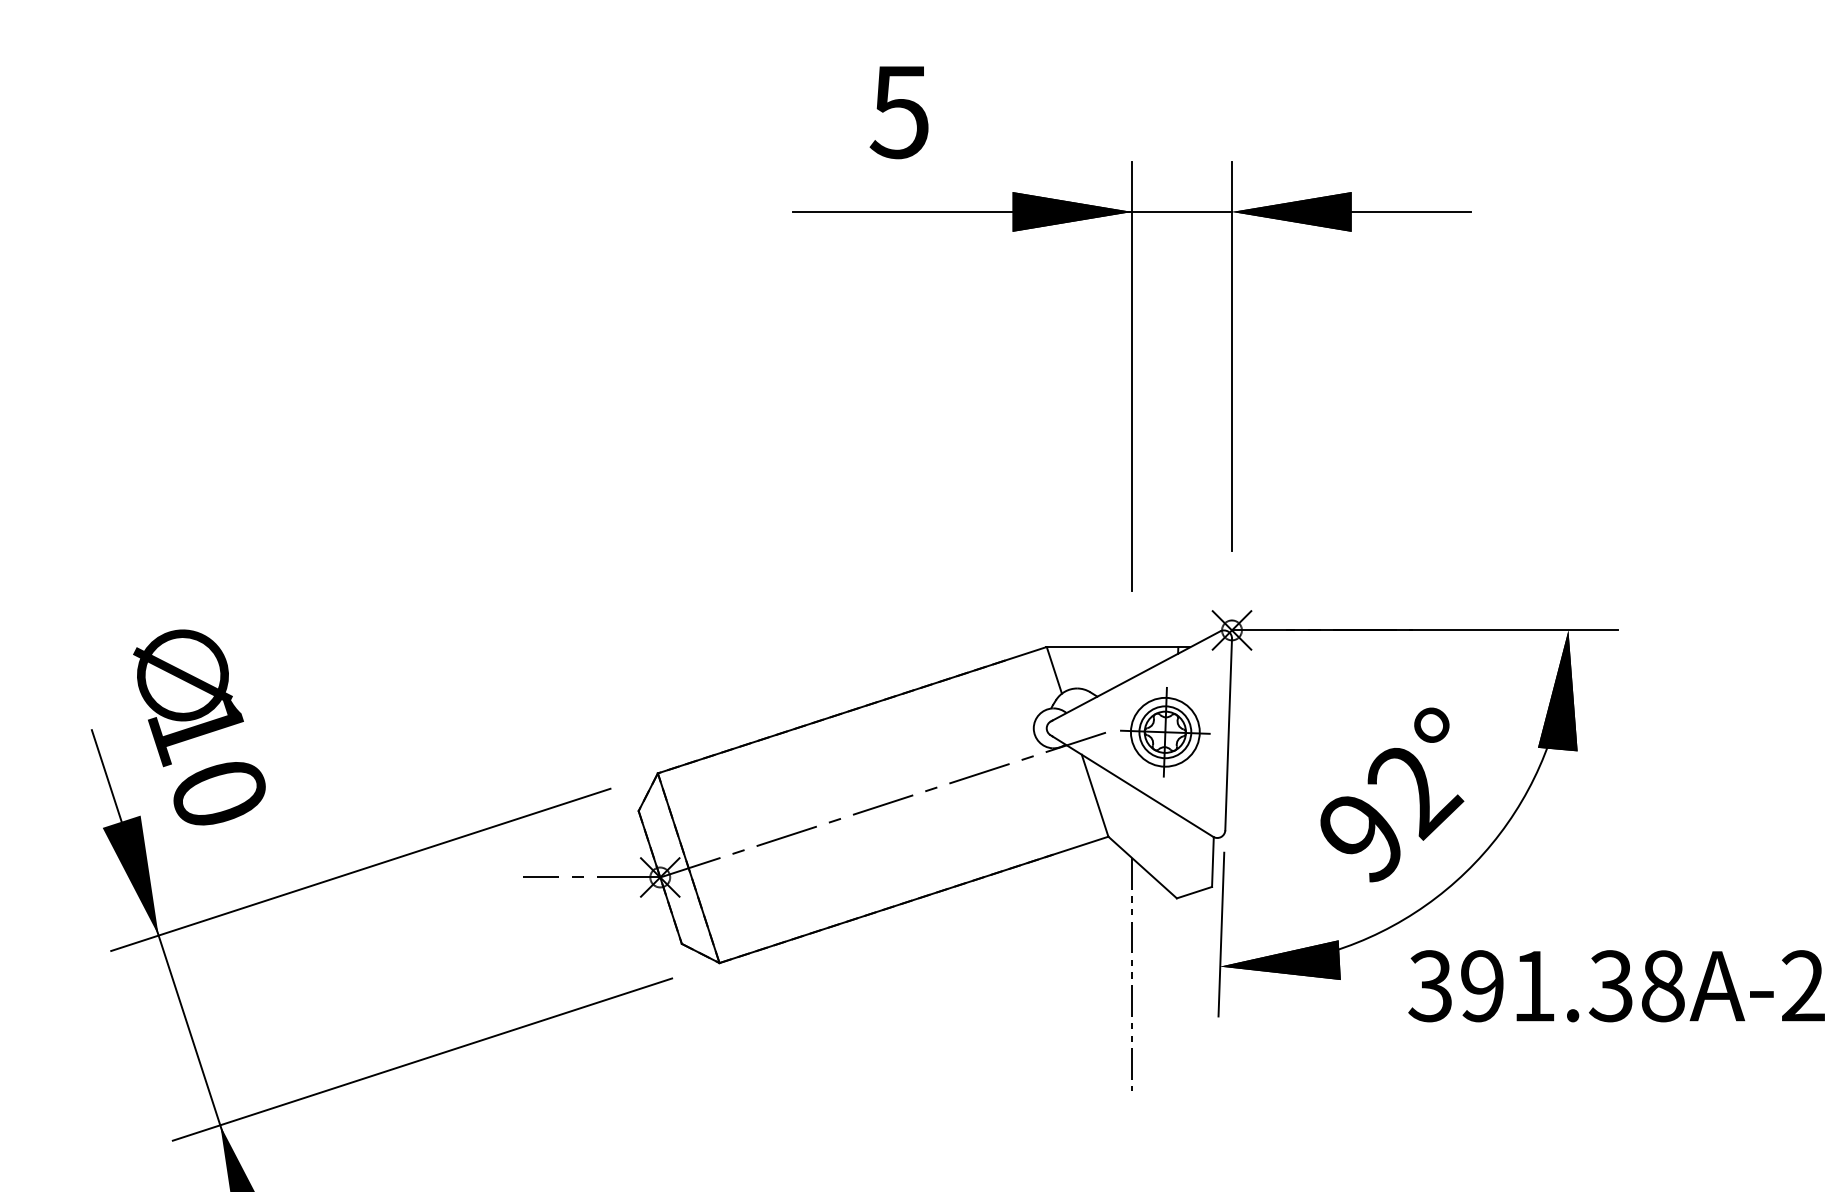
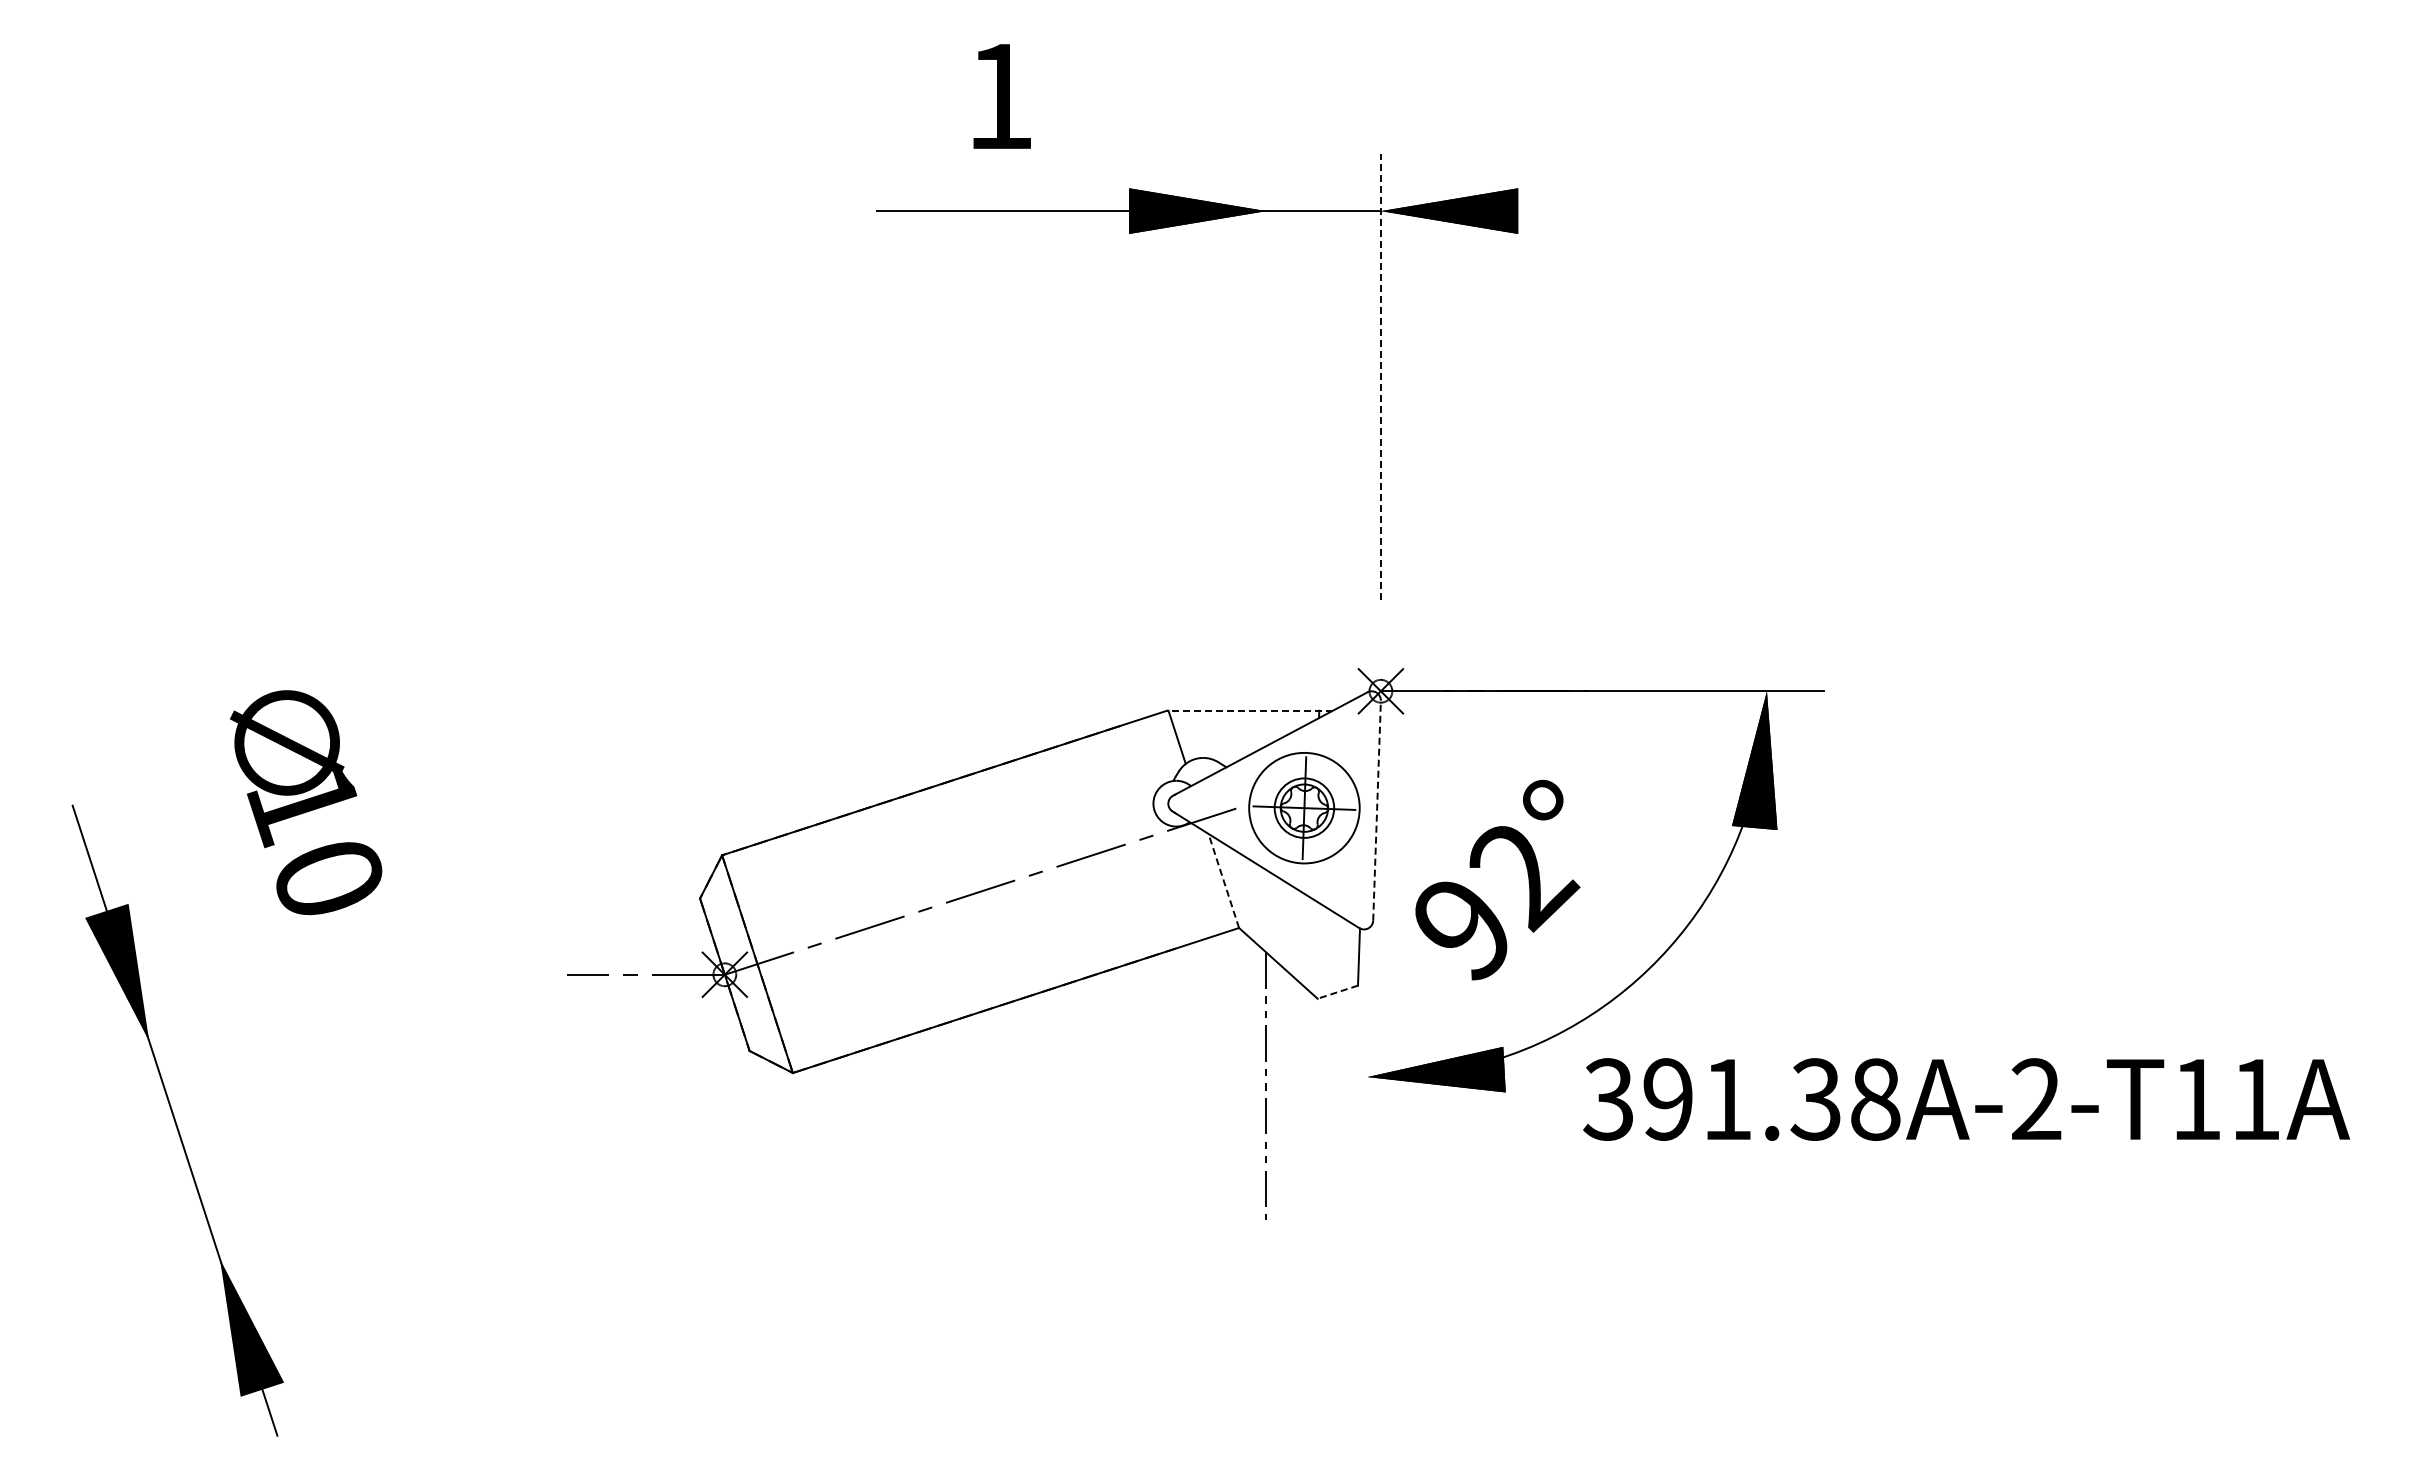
text: (898, 112) -> (998, 97), 5 -> 1
line: (1411, 212) -> (1586, 211), removed
line: (1231, 356) -> (1380, 376), solid -> dashed
line: (1132, 376) -> (1266, 399), removed
line: (1117, 647) -> (1249, 710), solid -> dashed
text: (199, 727) -> (306, 802), moved
circle: (1164, 731) -> (1303, 807), size x1.4
line: (1229, 734) -> (1377, 810), solid -> dashed
text: (1392, 794) -> (1497, 879), moved
line: (1094, 795) -> (1223, 880), solid -> dashed
line: (360, 870) -> (380, 966), removed
line: (1194, 892) -> (1337, 992), solid -> dashed
line: (1221, 934) -> (1368, 1040), removed
line: (422, 1059) -> (451, 1183), removed

